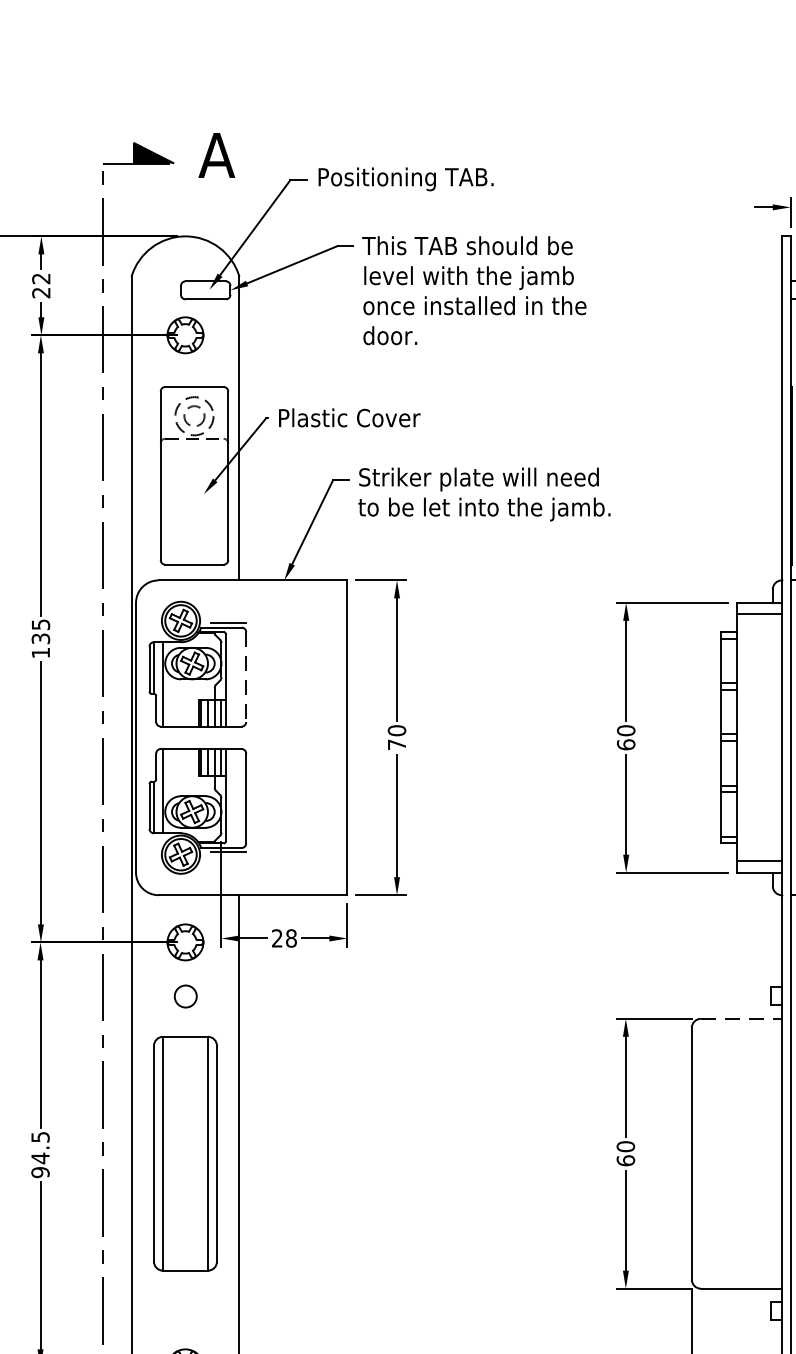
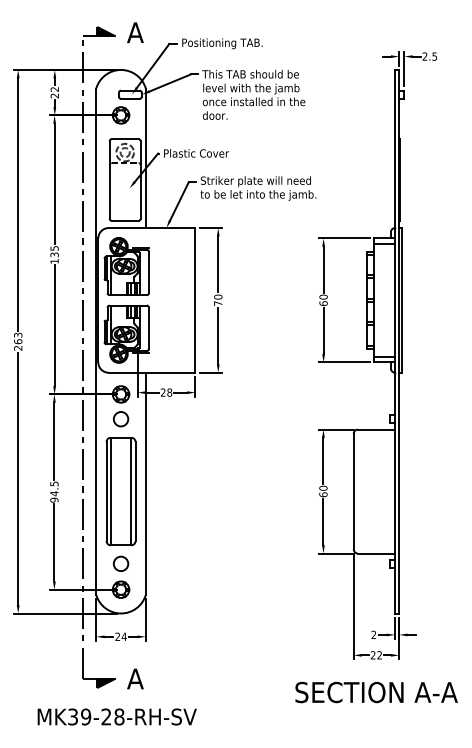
line: (245, 677) -> (148, 272), dashed -> solid
circle: (186, 996) -> (121, 419), size x1.43
line: (741, 1018) -> (376, 429), dashed -> solid
circle: (186, 1310) -> (121, 563), added

